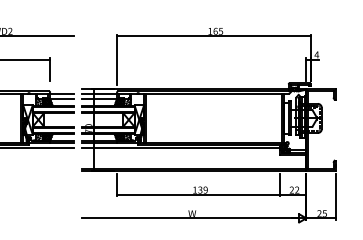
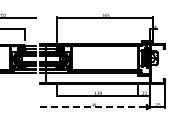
line: (190, 218) -> (93, 107), solid -> dashed

